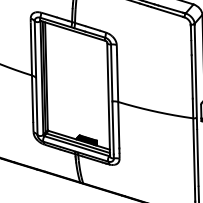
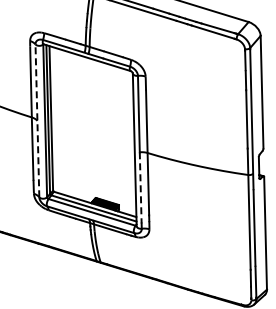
line: (36, 77) -> (37, 120), solid -> dashed
line: (112, 127) -> (140, 187), solid -> dashed

